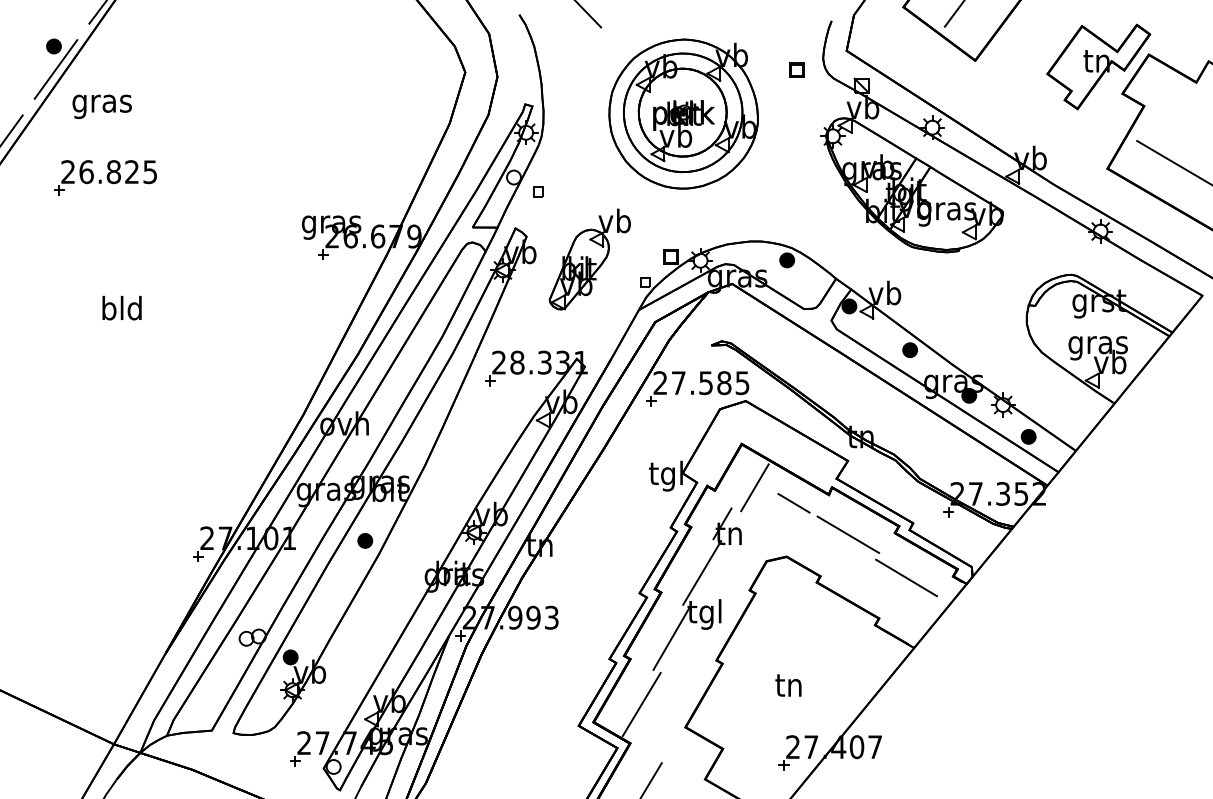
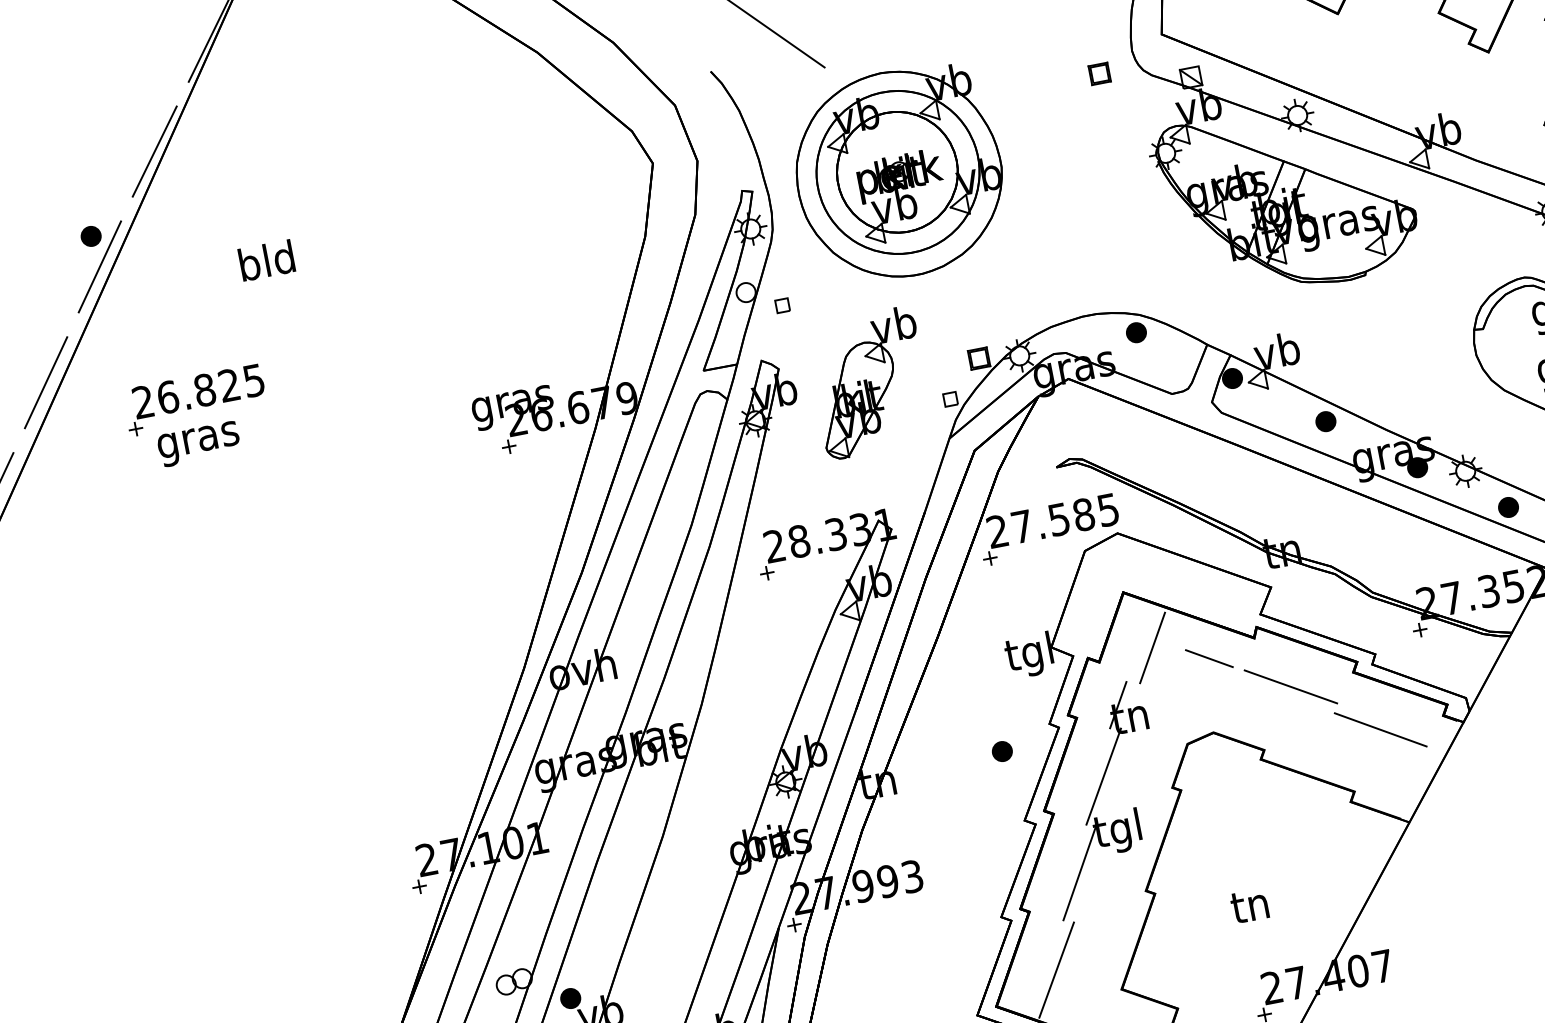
text: (101, 106) -> (198, 443), moved
part: (683, 113) -> (898, 173), moved
text: (121, 307) -> (265, 259), moved
part: (365, 540) -> (1002, 750), moved

